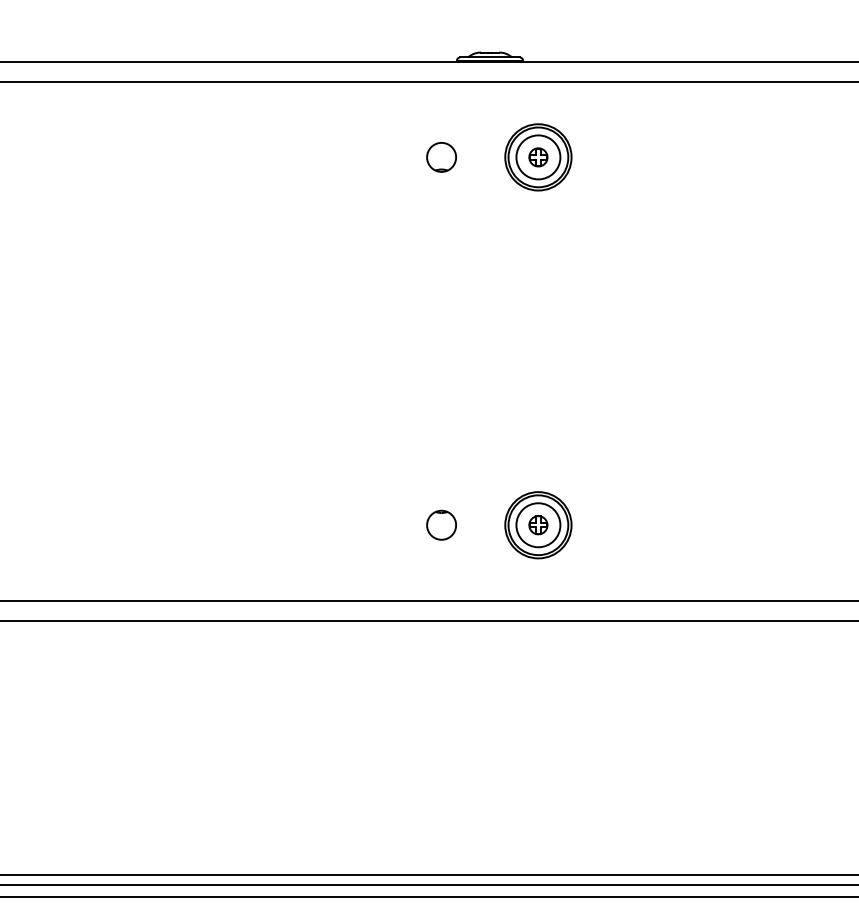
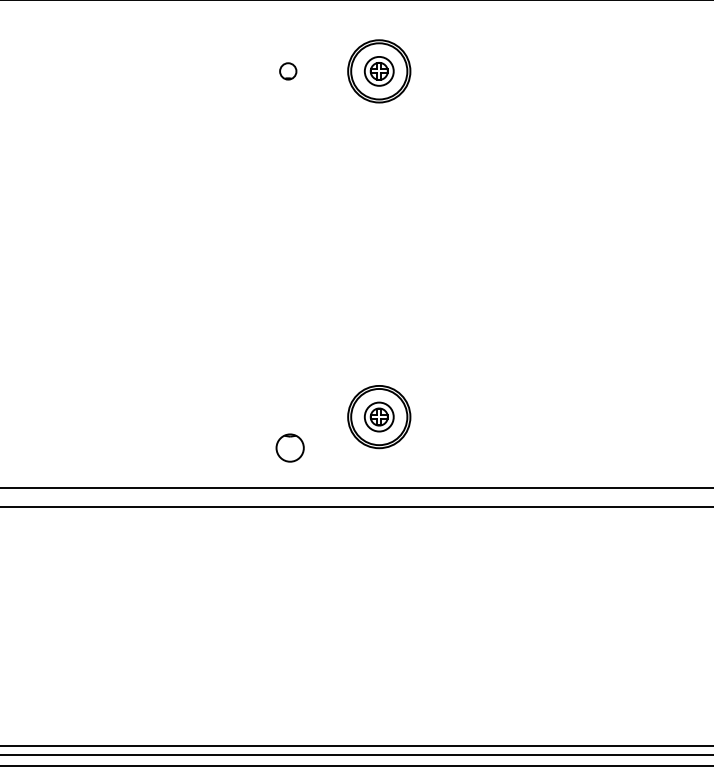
part: (441, 157) -> (288, 71), size x0.6
circle: (538, 157) -> (379, 71), size x0.7
part: (441, 524) -> (290, 447), moved
circle: (538, 525) -> (379, 417), size x0.7

